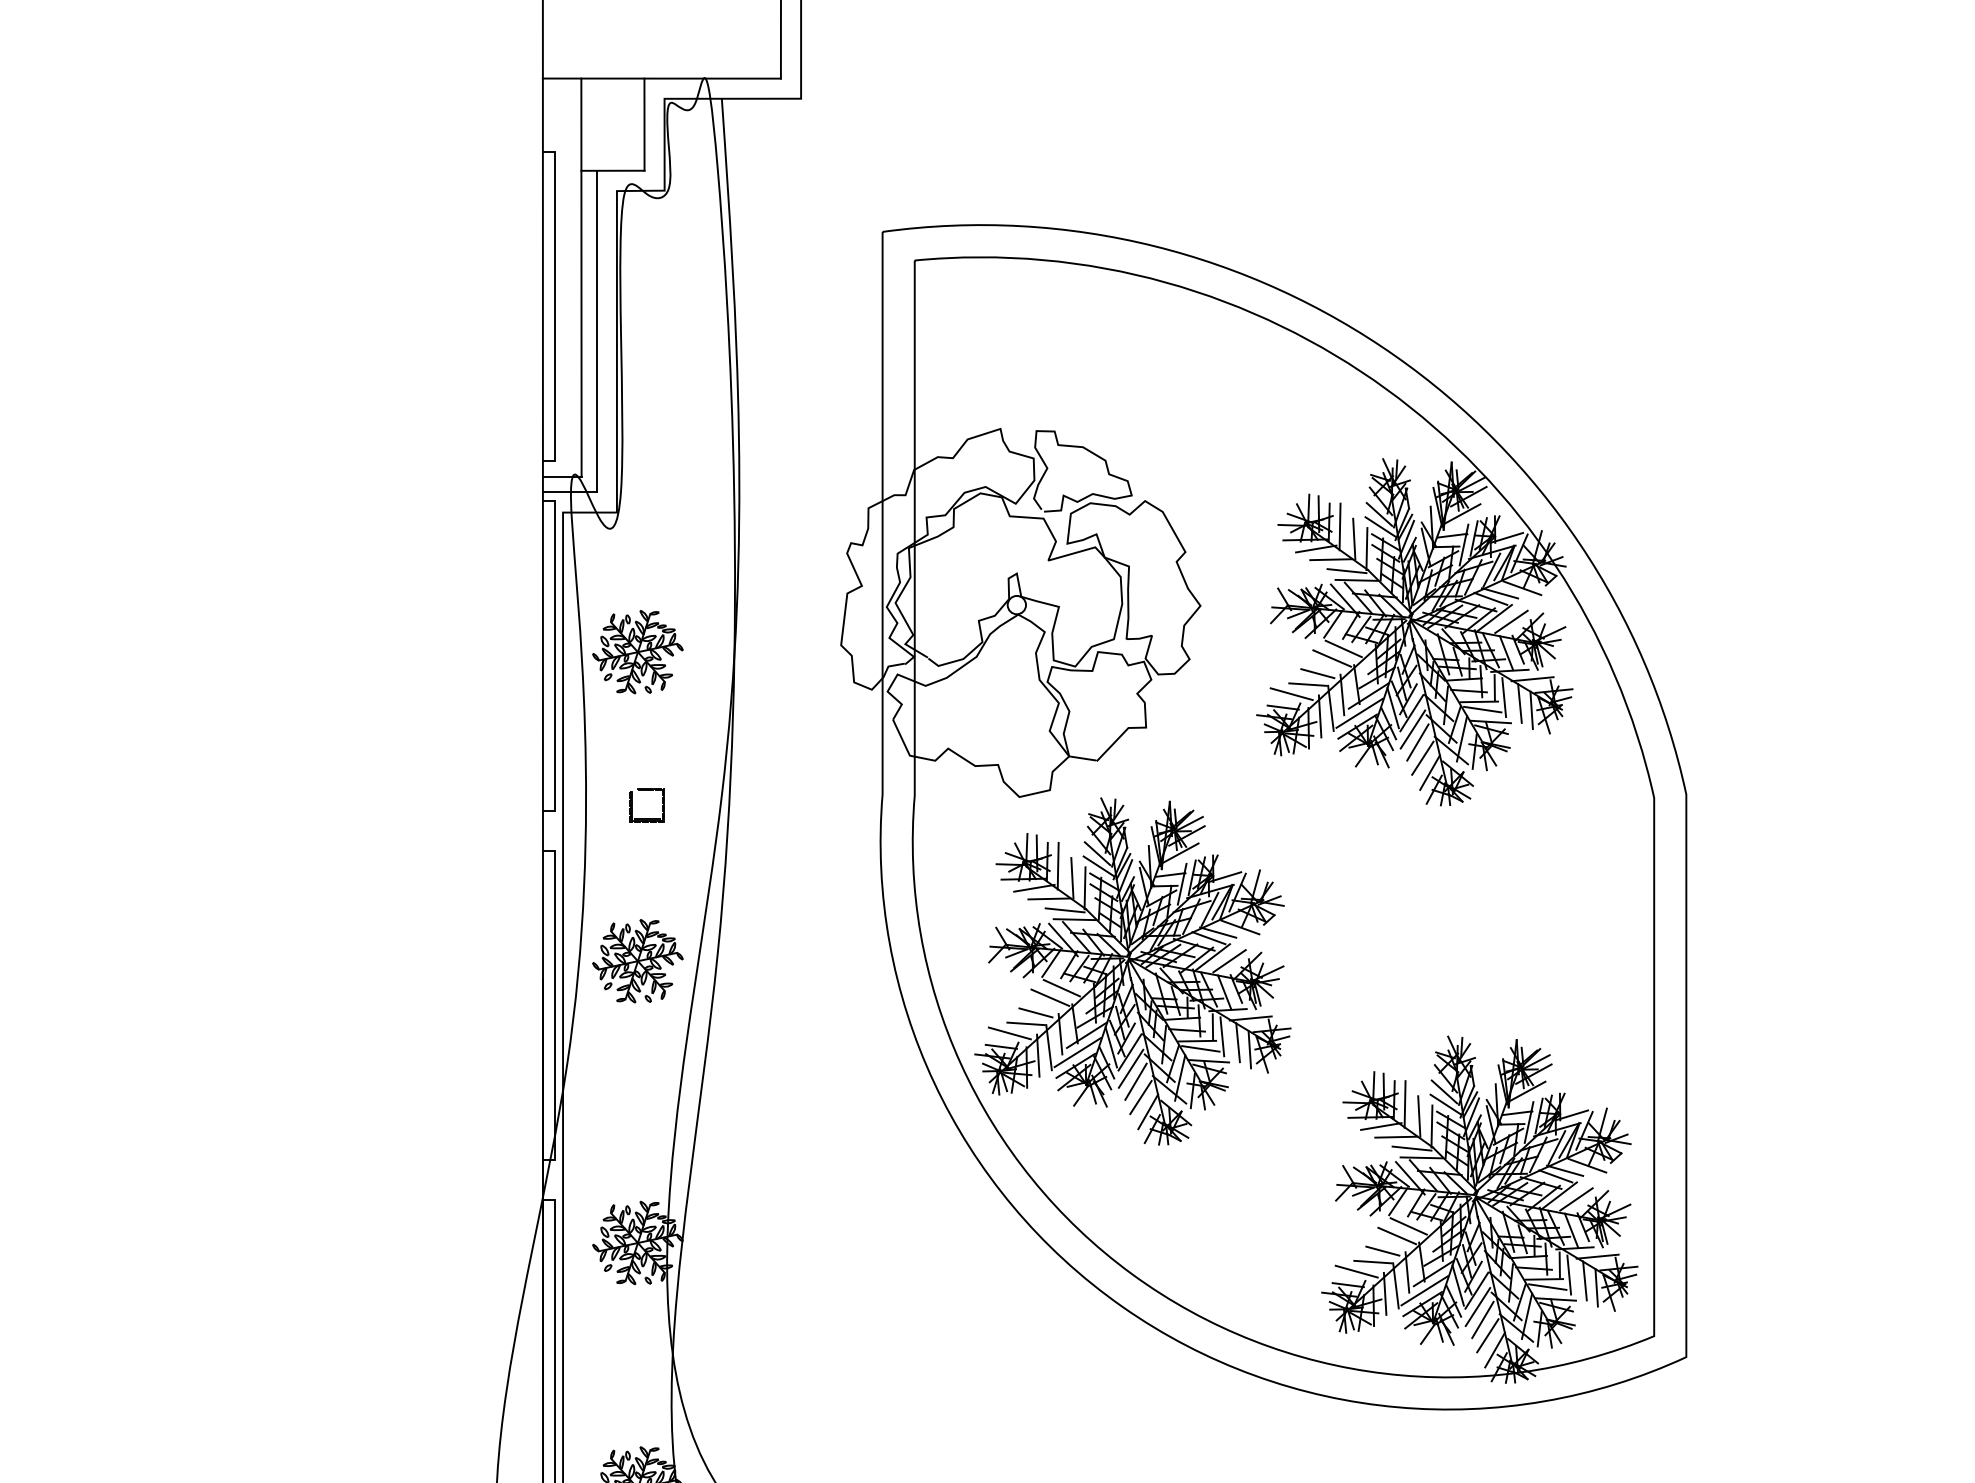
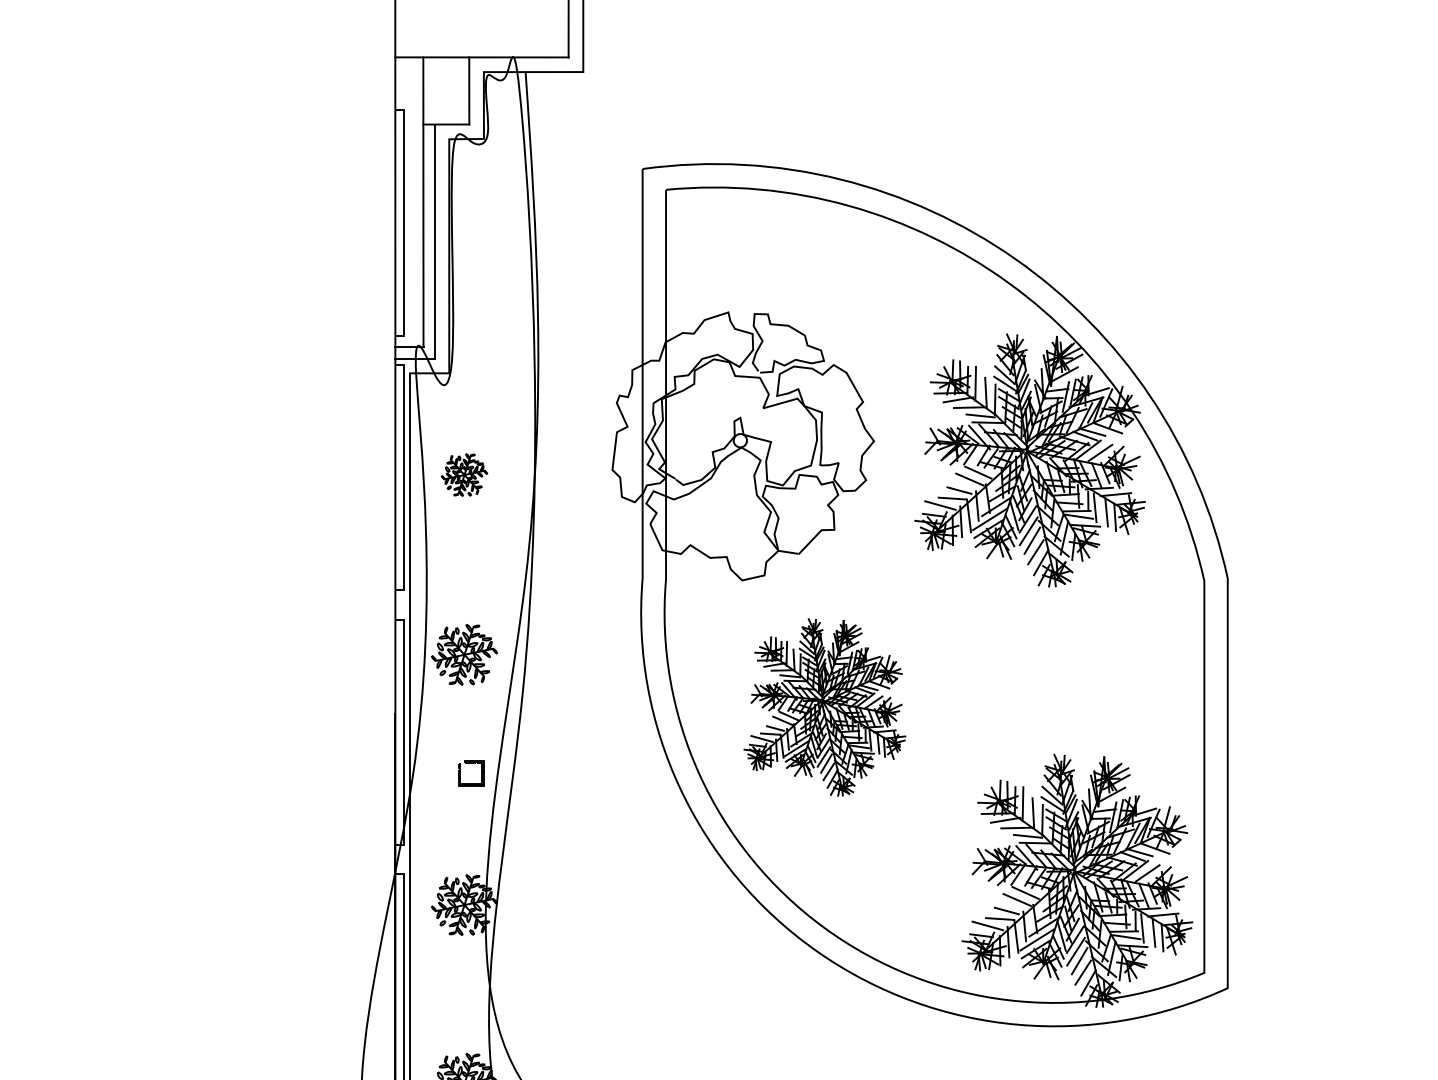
part: (637, 652) -> (464, 475), size x0.7
part: (646, 818) -> (470, 783), moved
part: (637, 961) -> (464, 655), moved
part: (1132, 971) -> (824, 707), size x0.7

